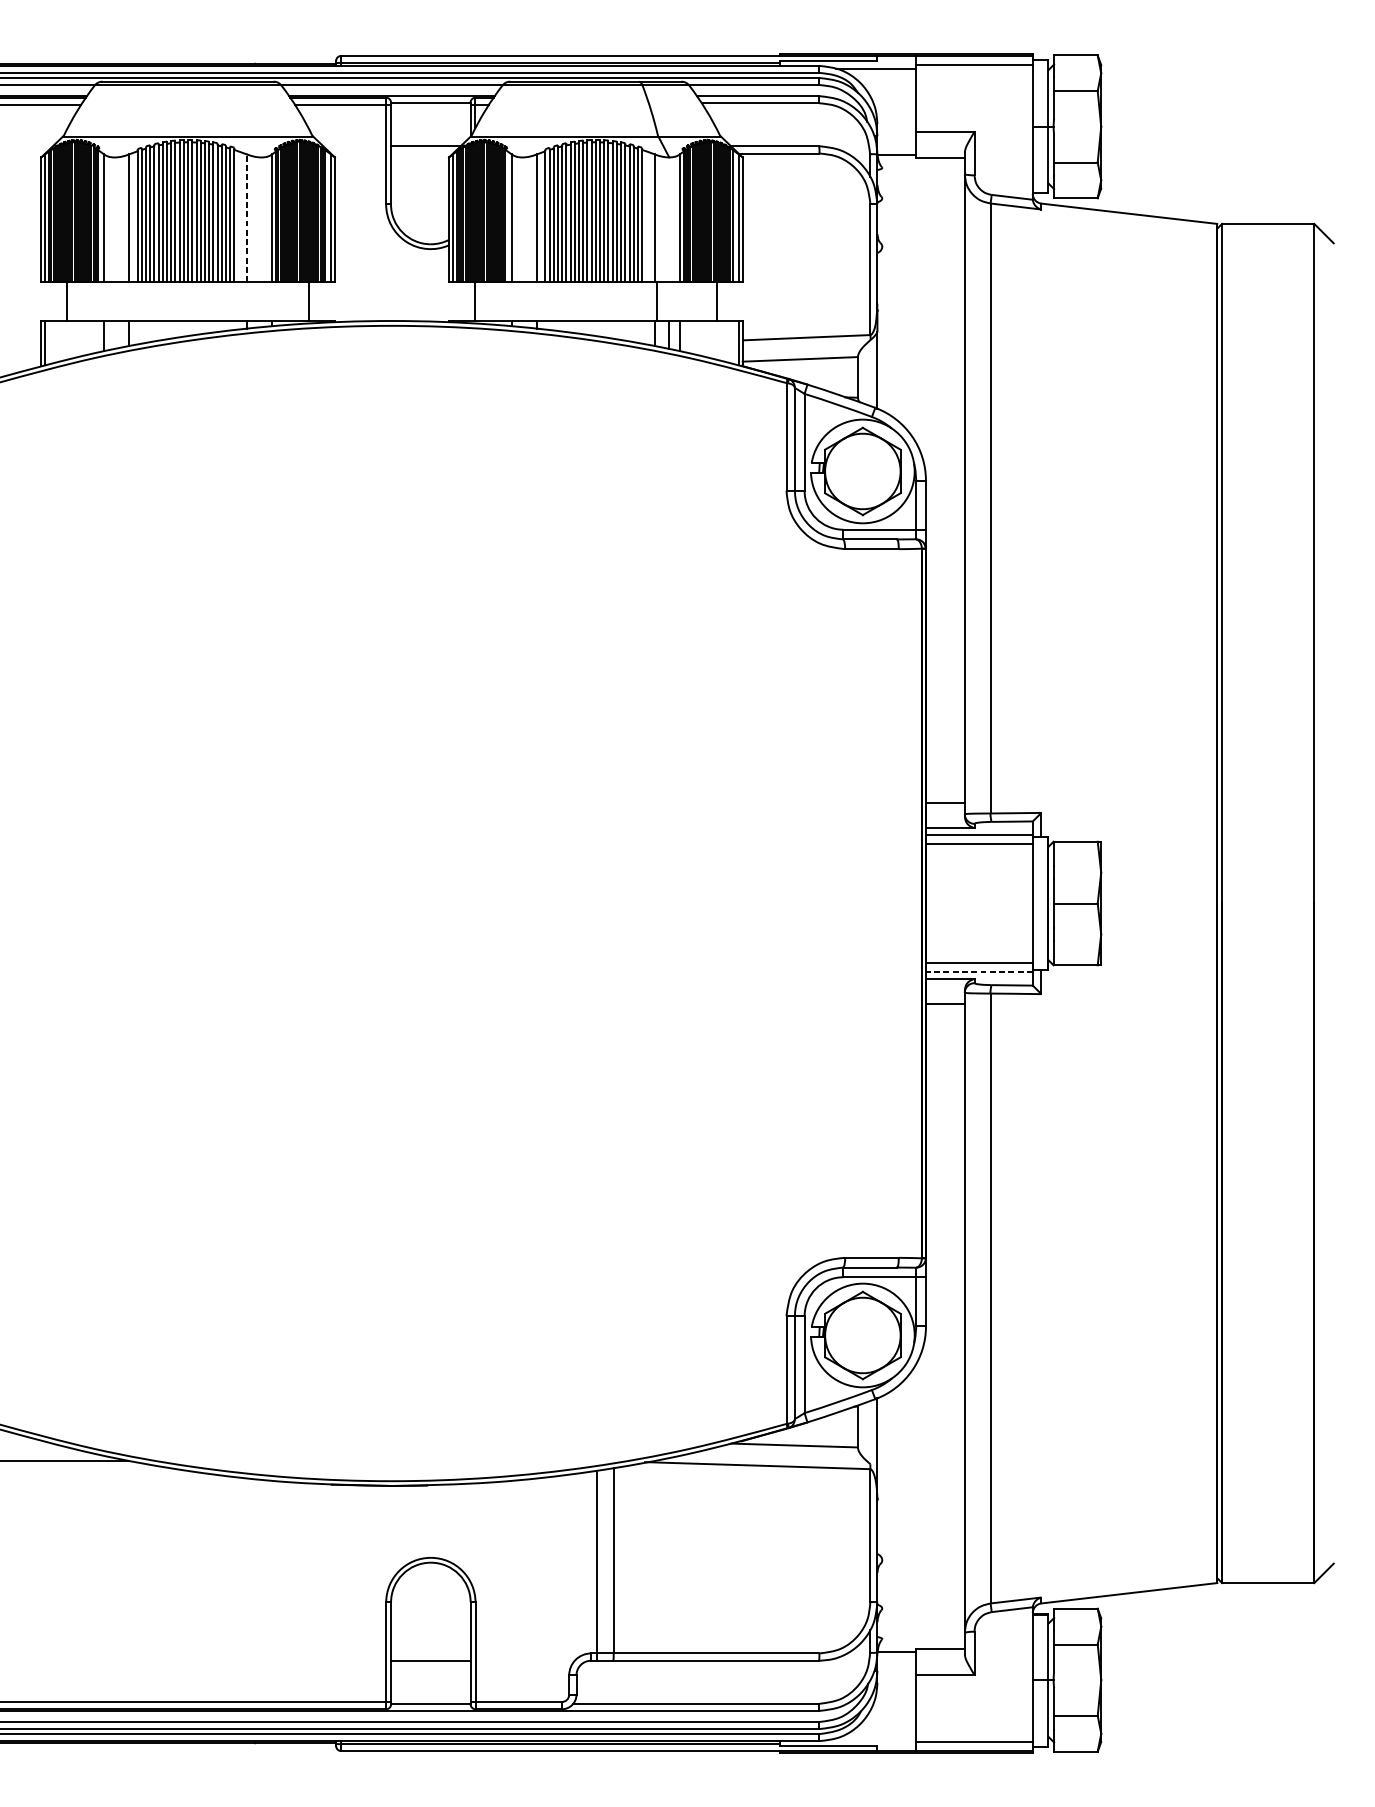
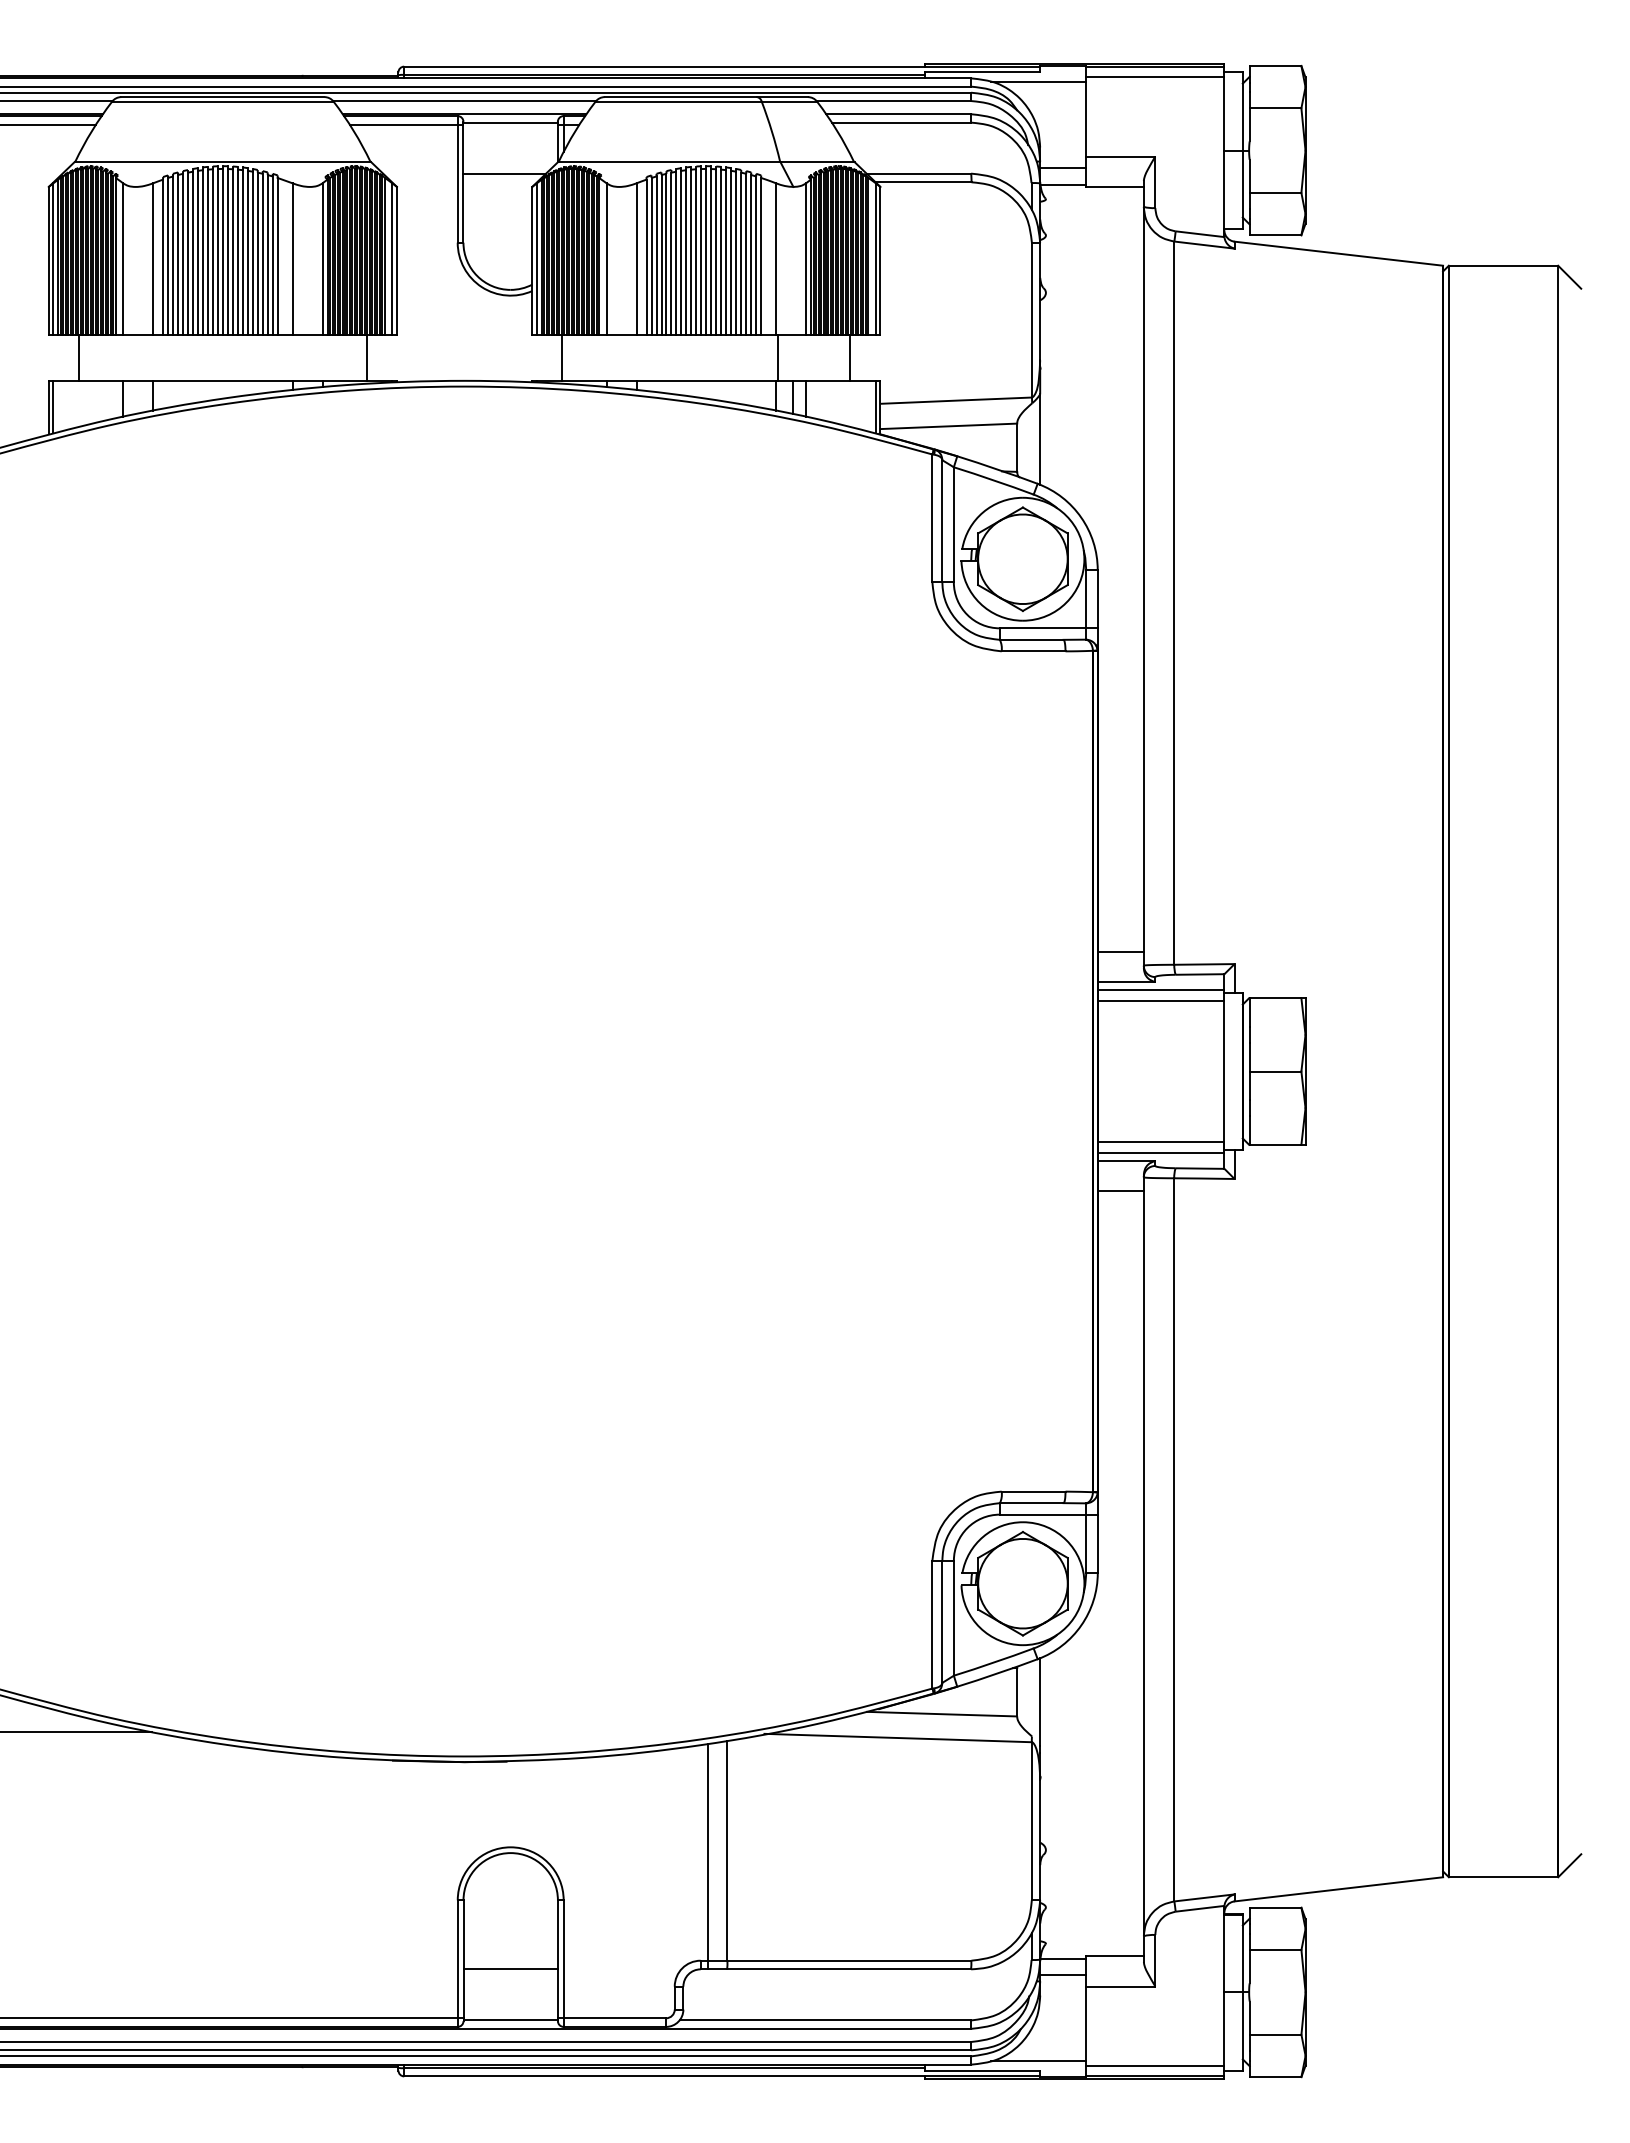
line: (897, 141) -> (1063, 167), added
line: (246, 218) -> (292, 259), dashed -> solid
line: (978, 972) -> (1160, 1153), dashed -> solid
line: (897, 1665) -> (1063, 1975), added
line: (875, 1737) -> (1038, 2060), added

